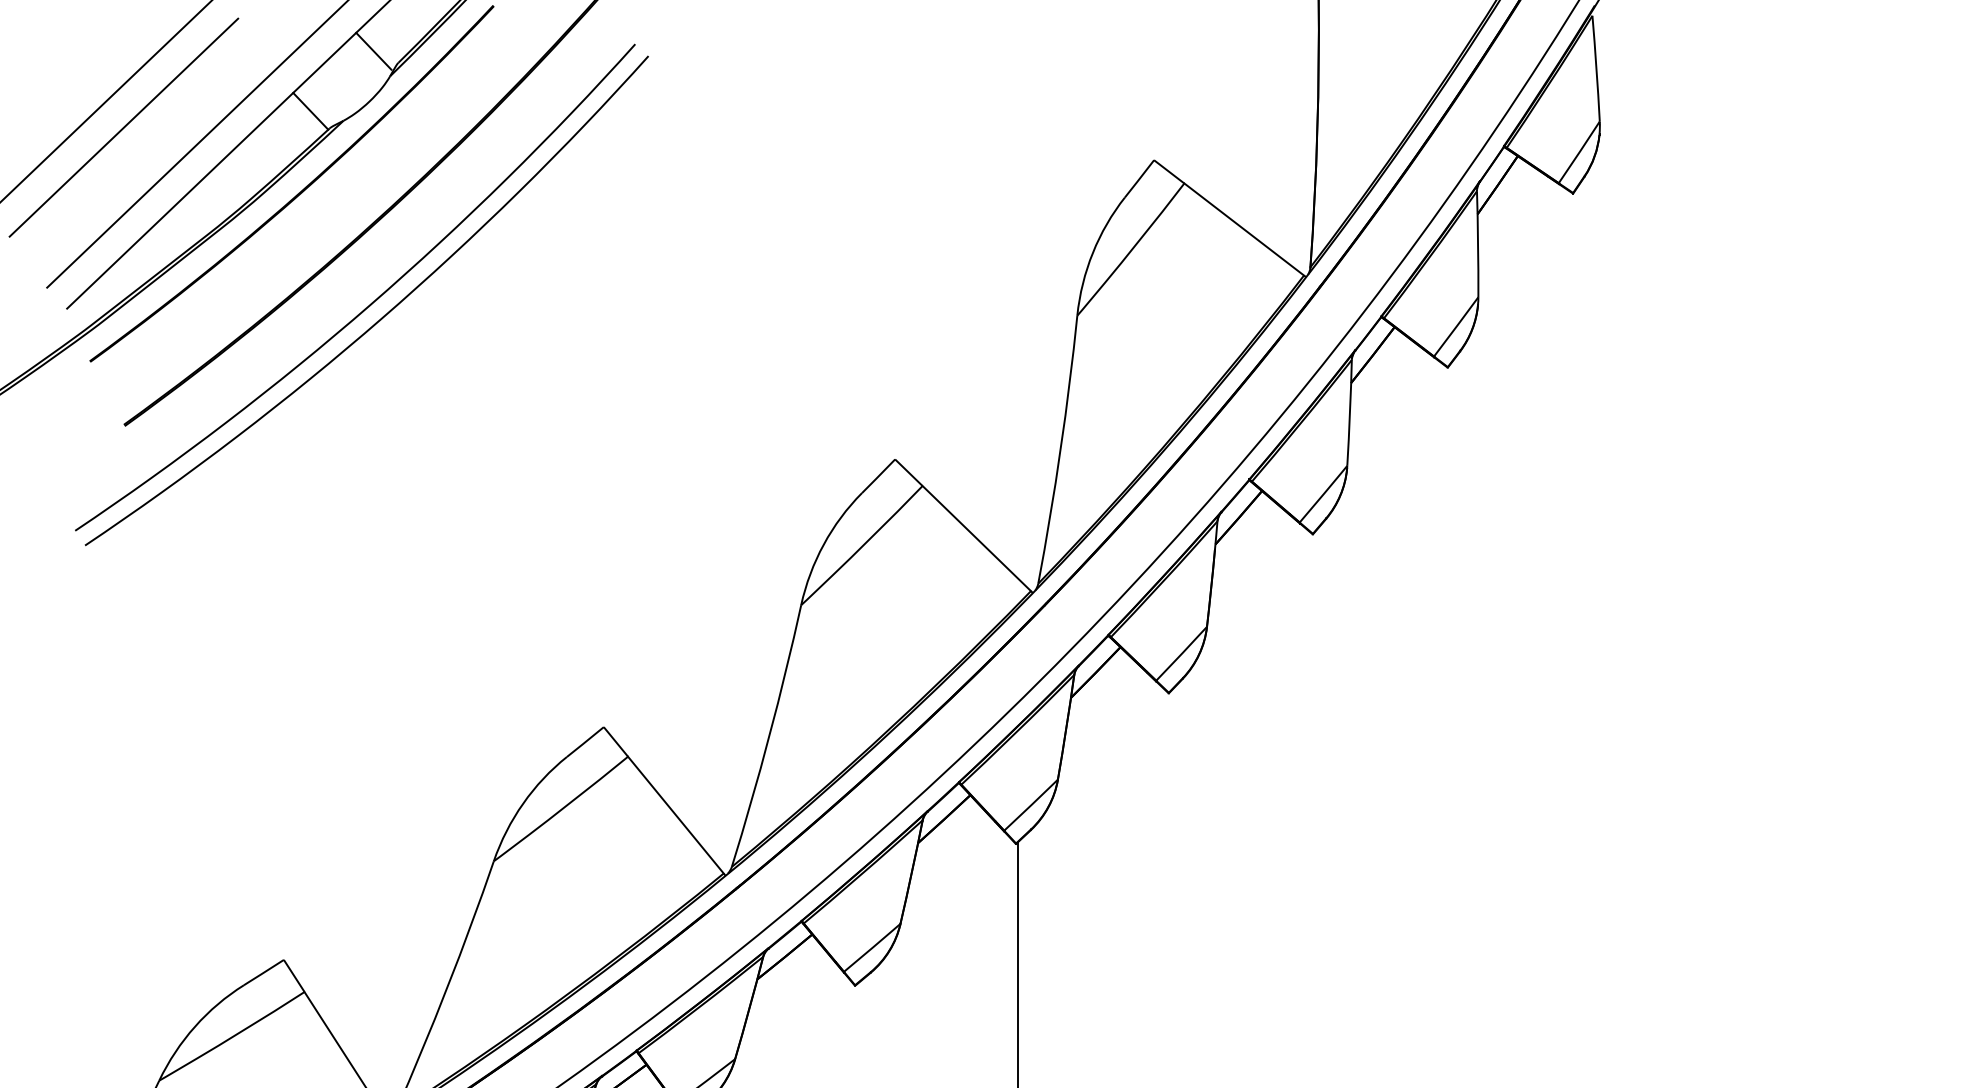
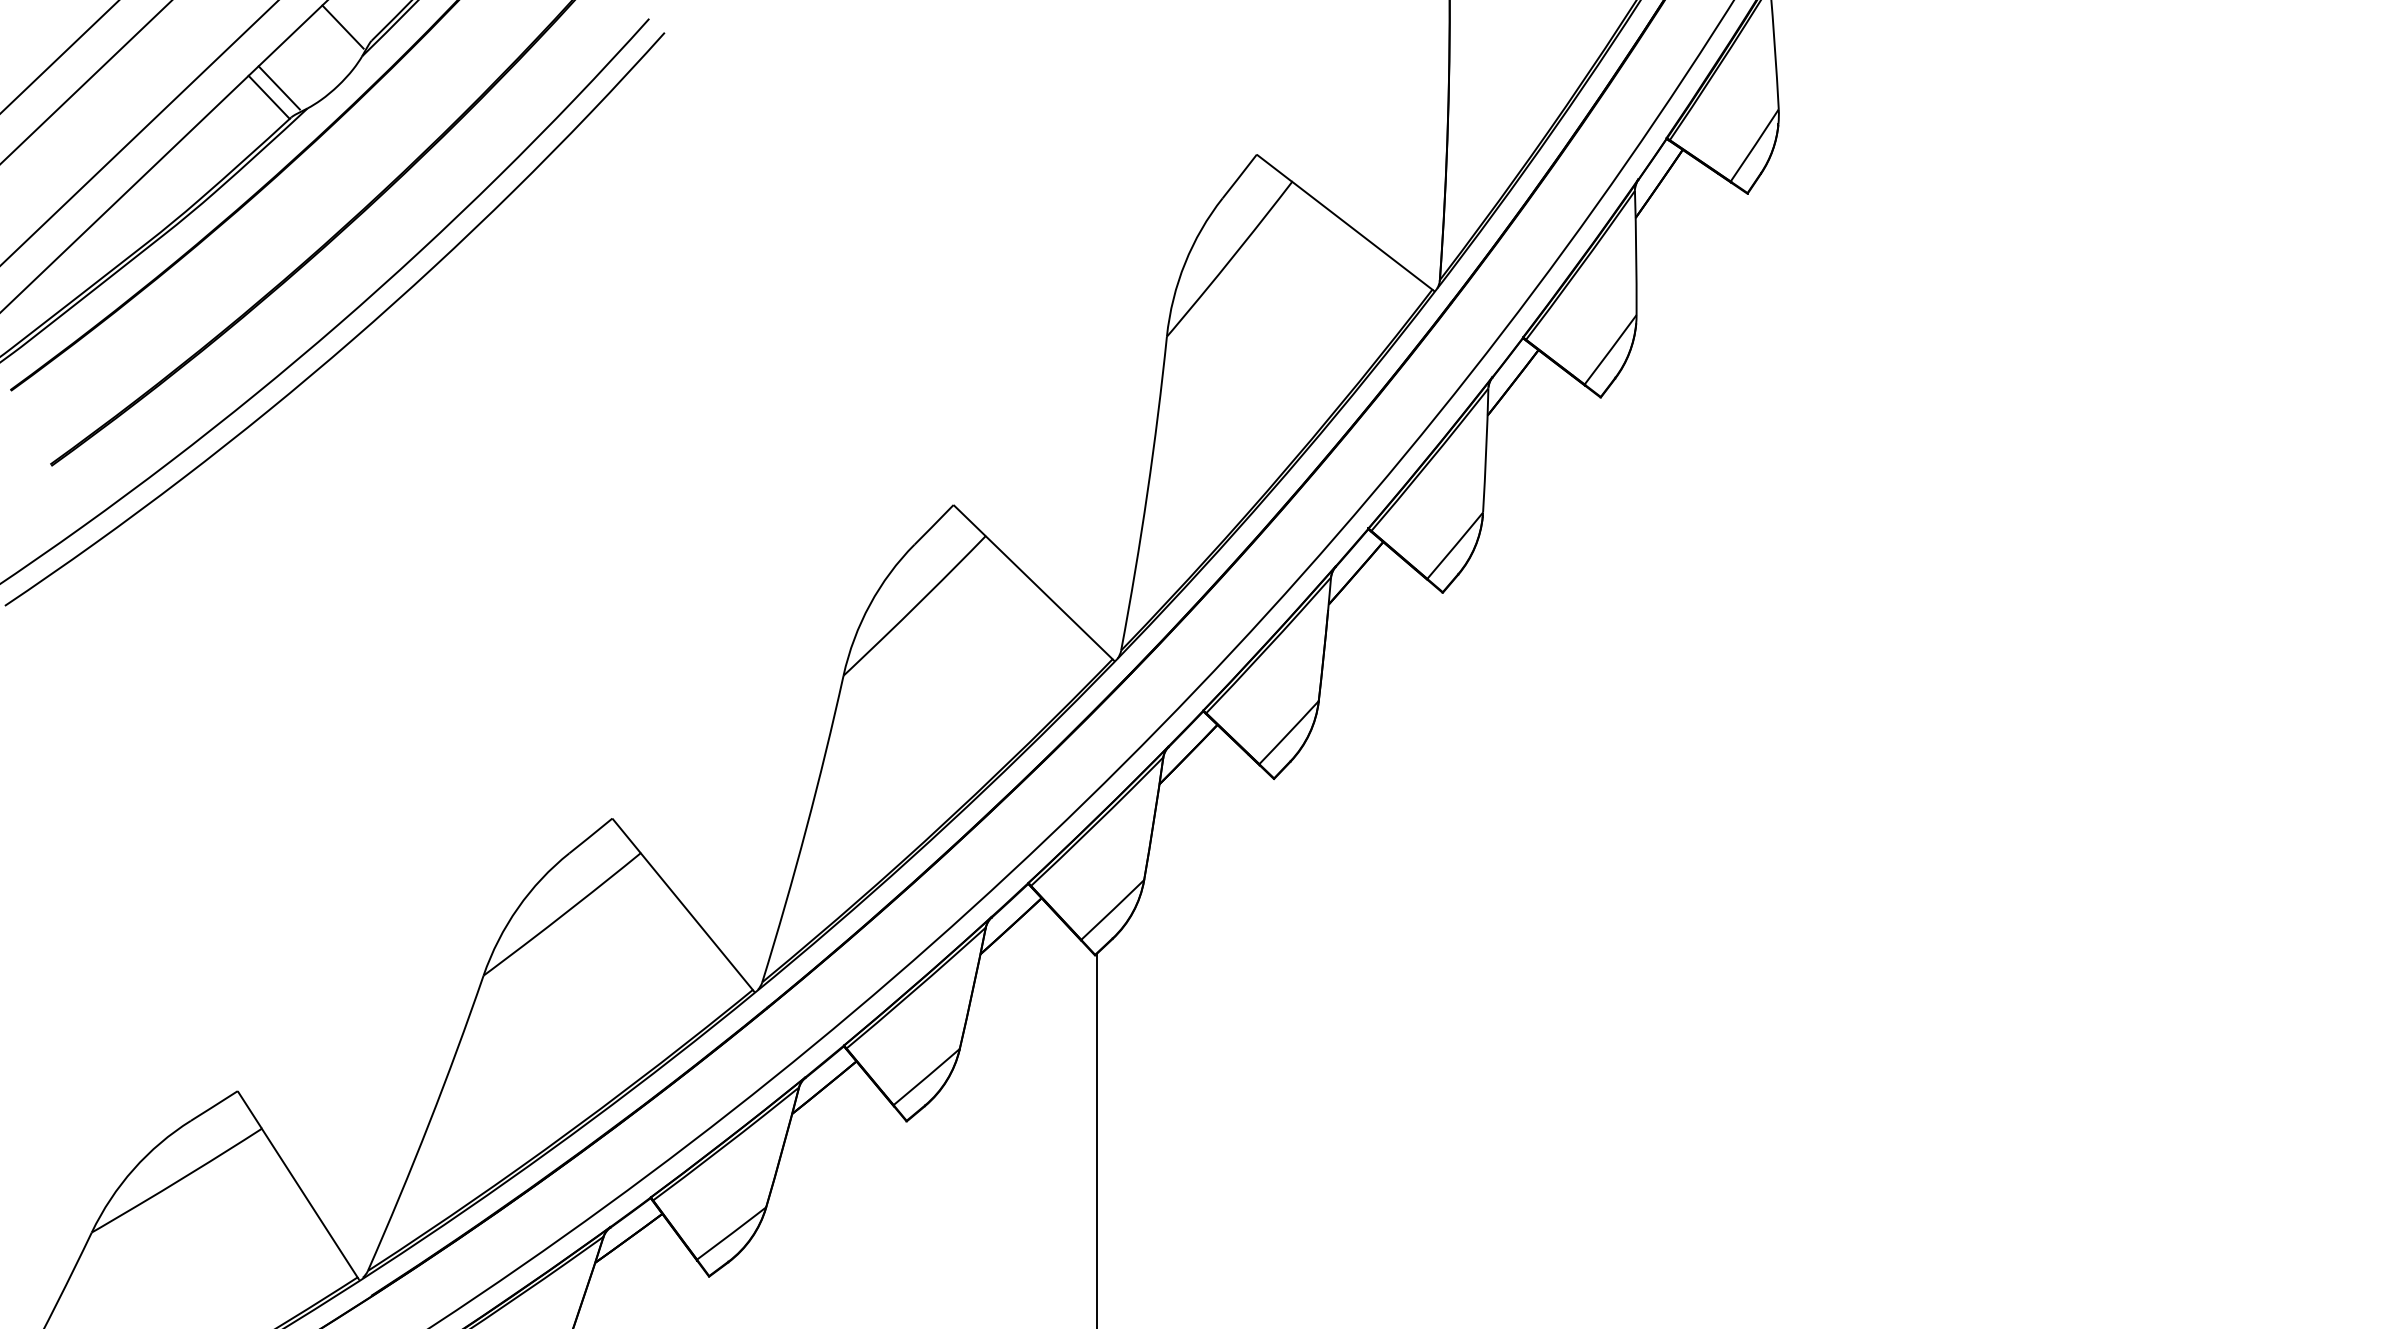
line: (318, 102) -> (278, 87), added

